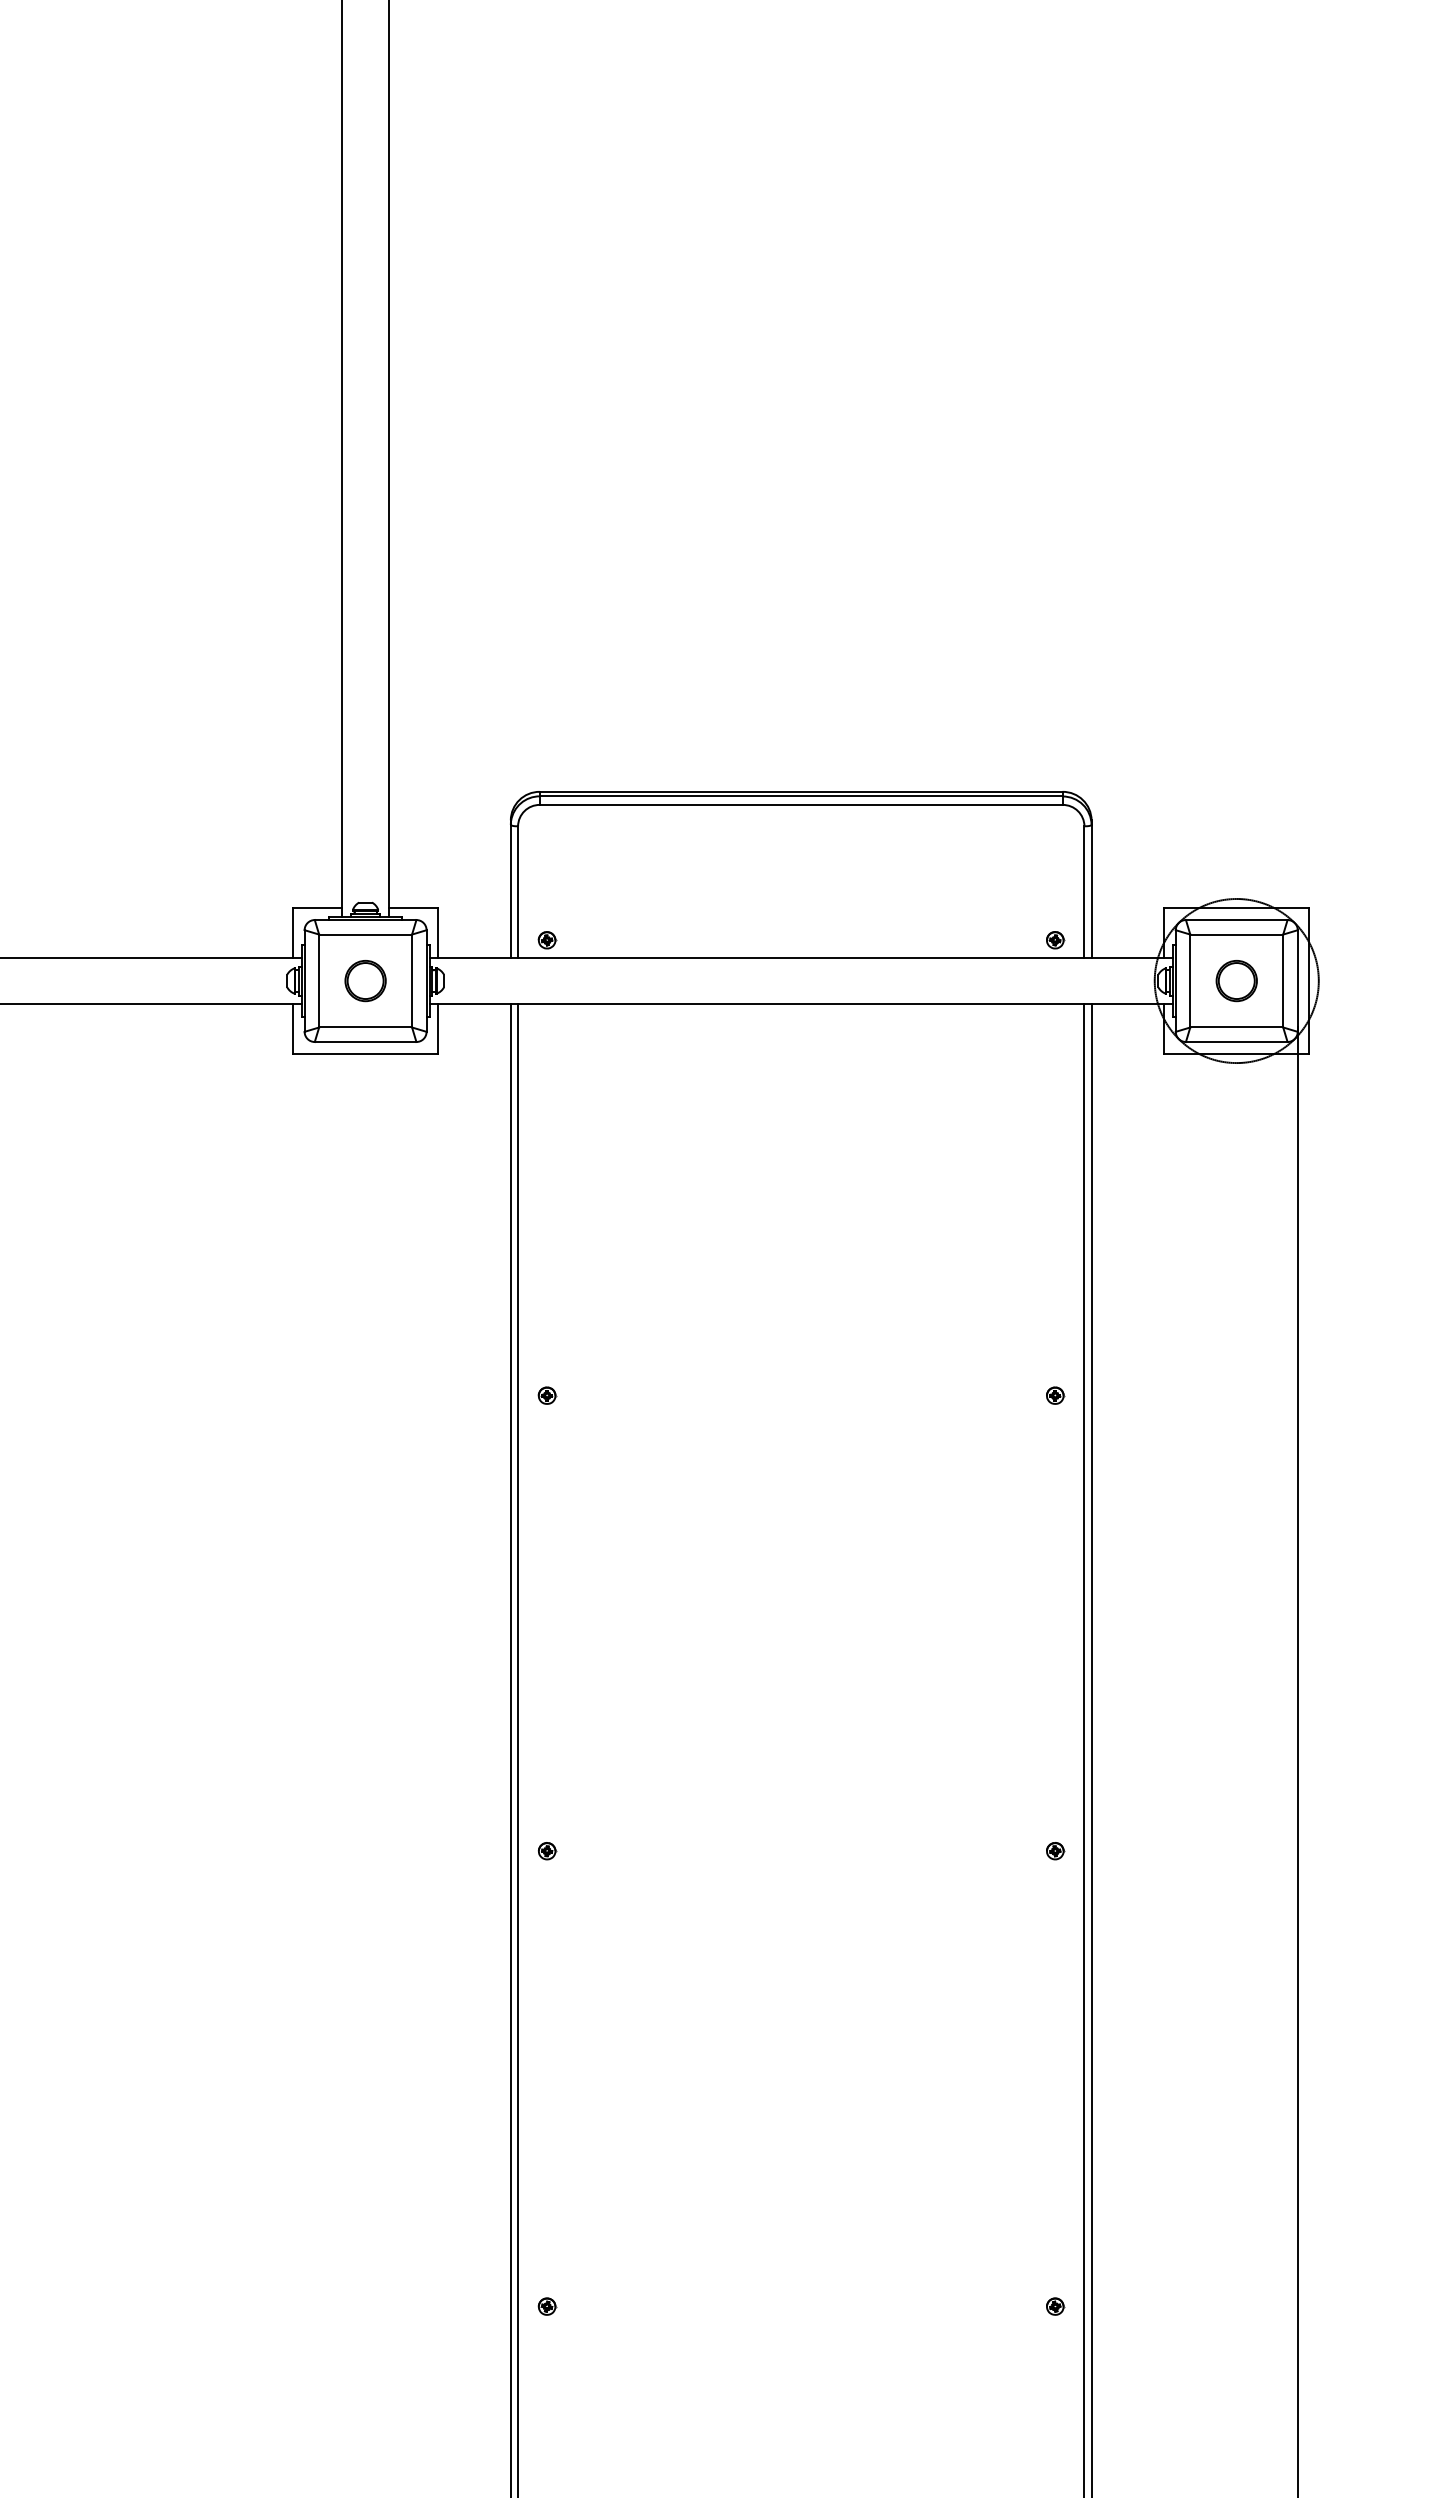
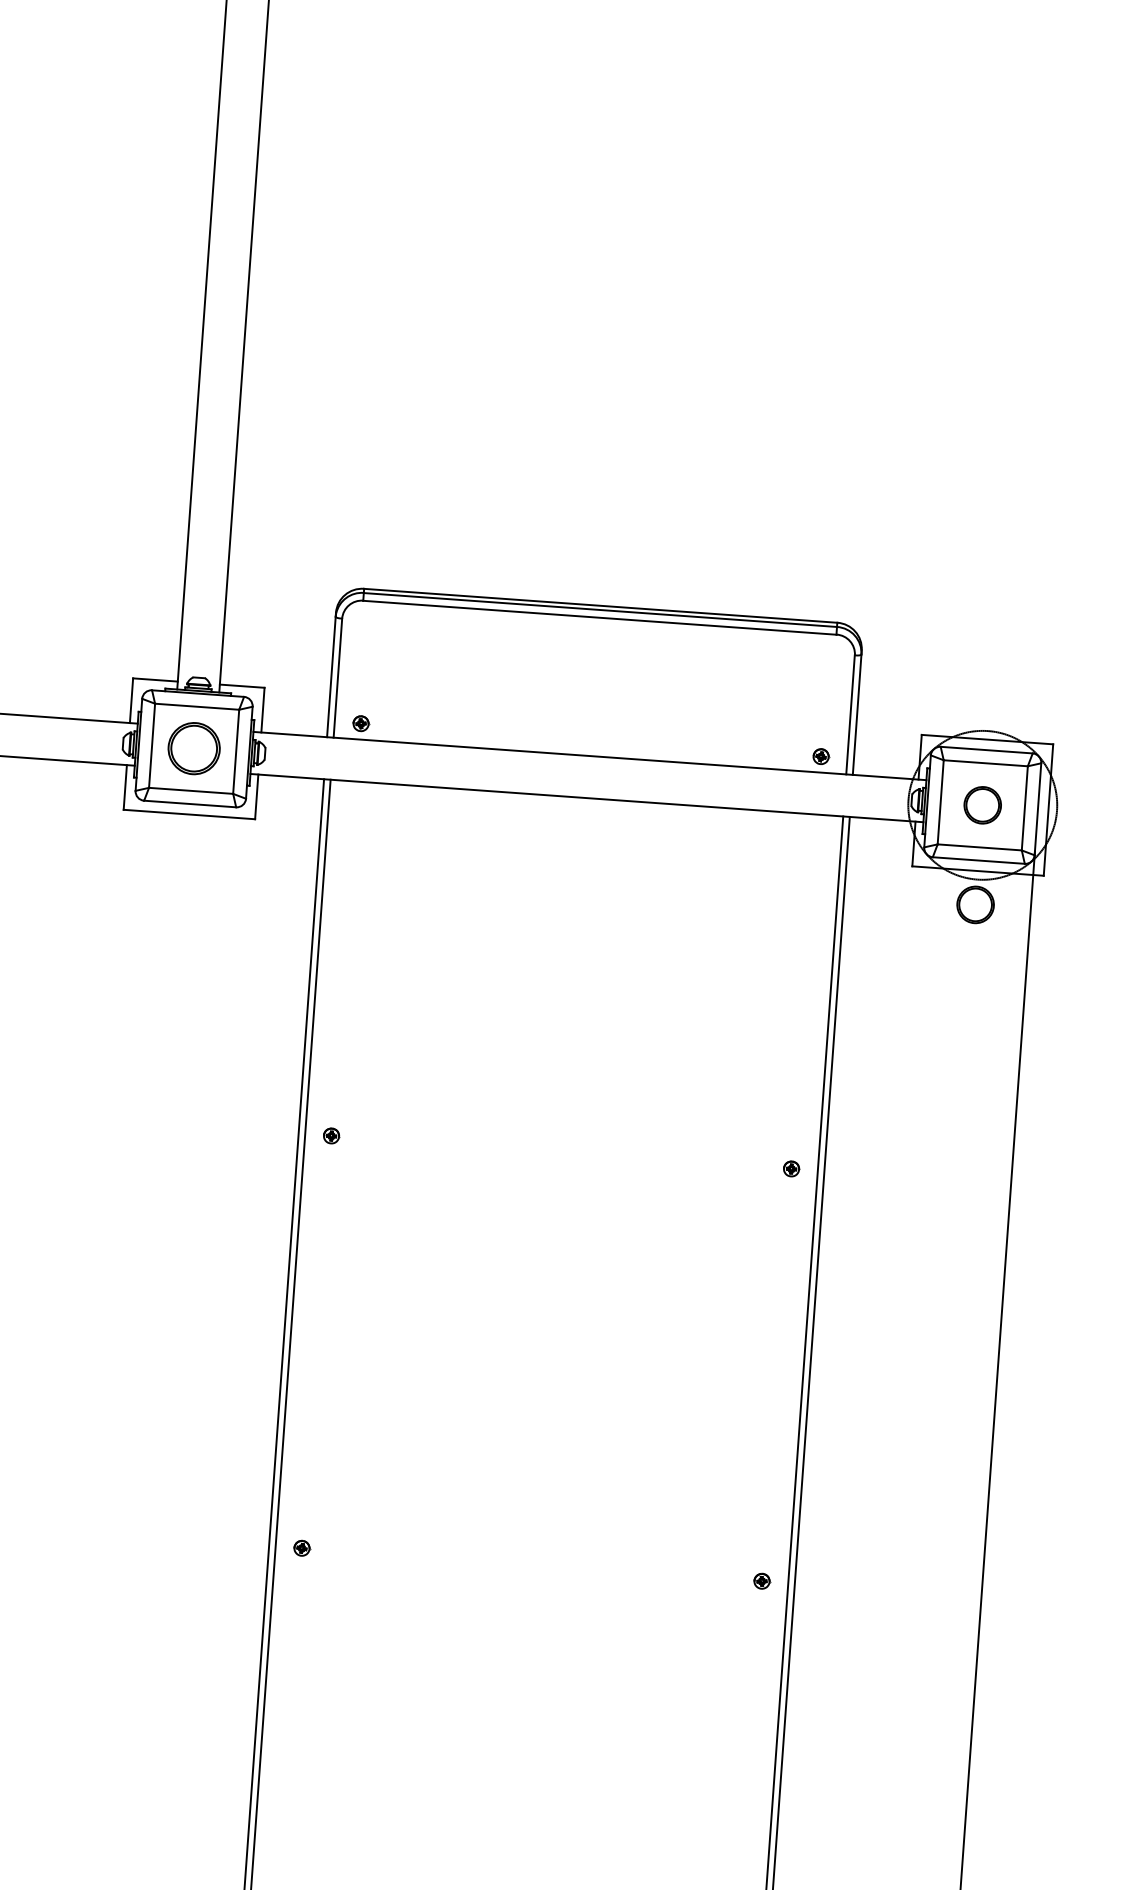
part: (365, 981) -> (193, 749), size x1.4
part: (1236, 1091) -> (975, 905), added

